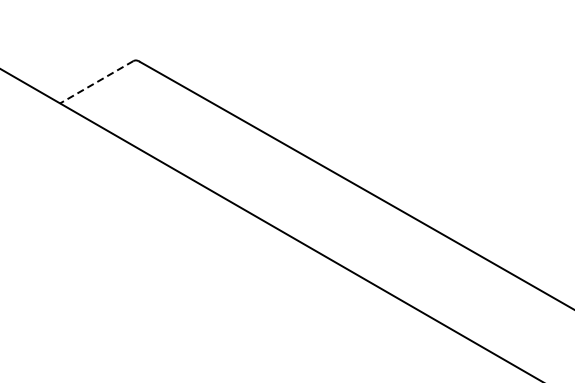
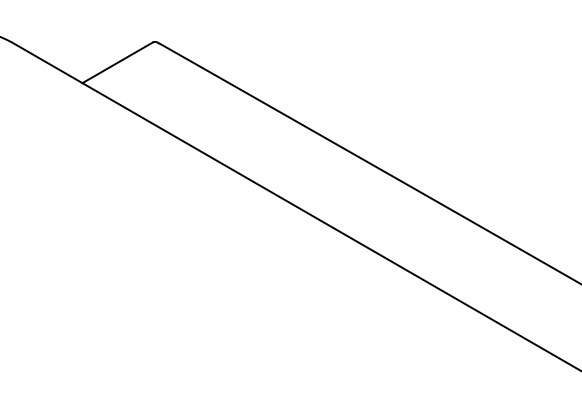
line: (96, 81) -> (117, 62), dashed -> solid

